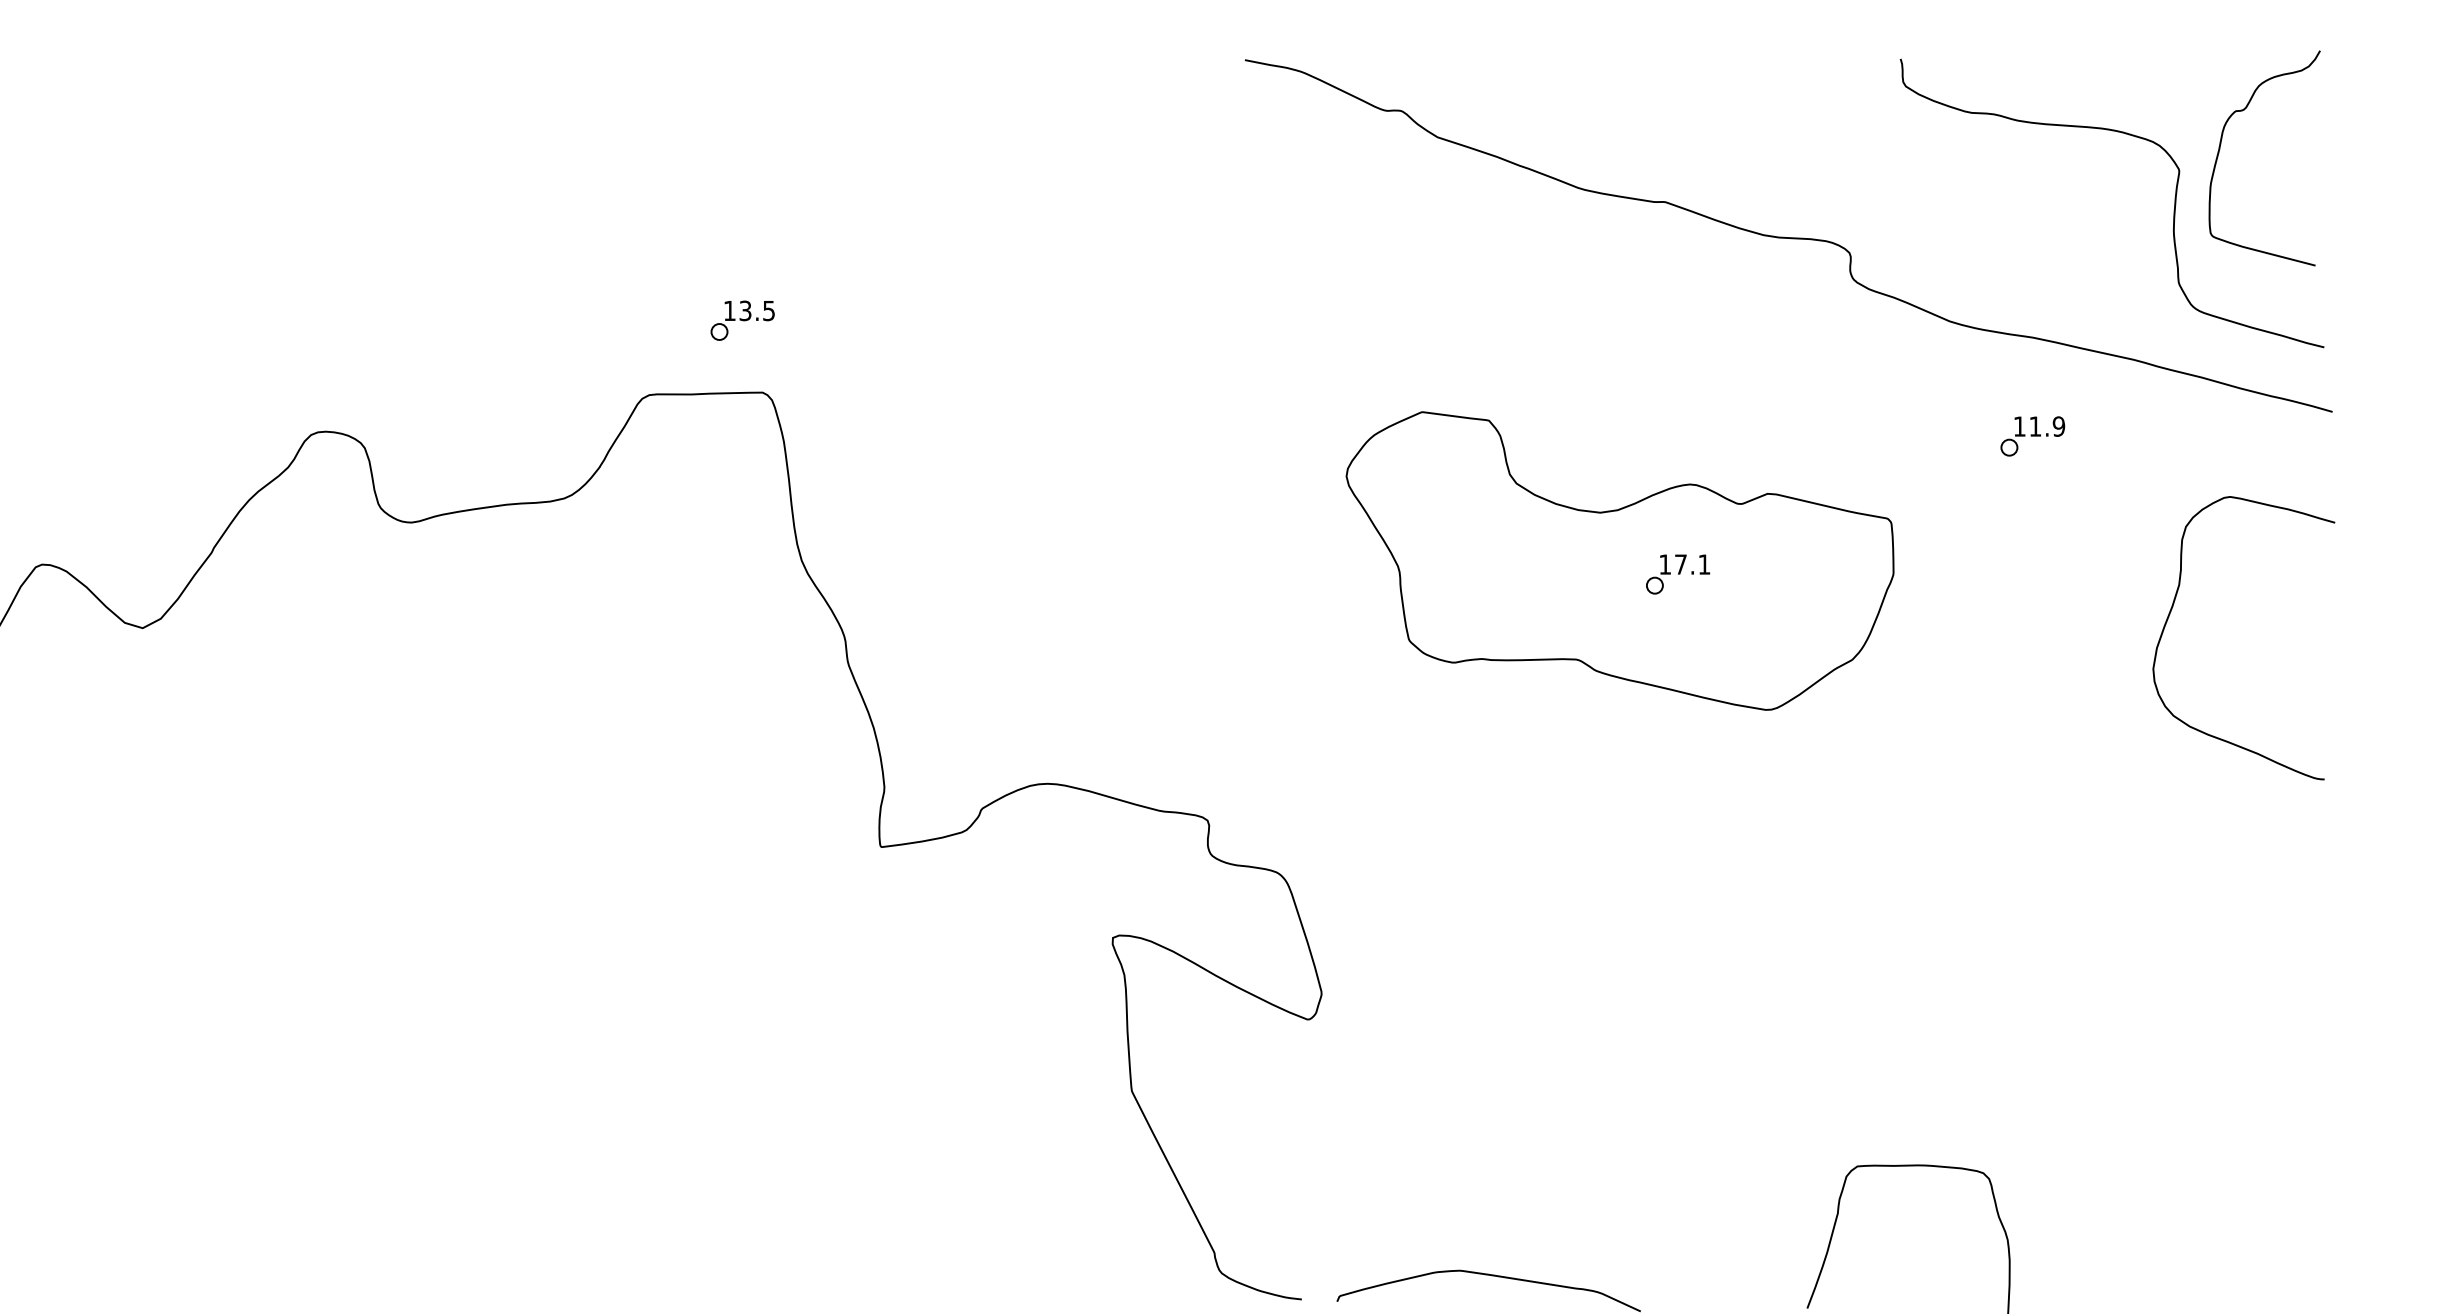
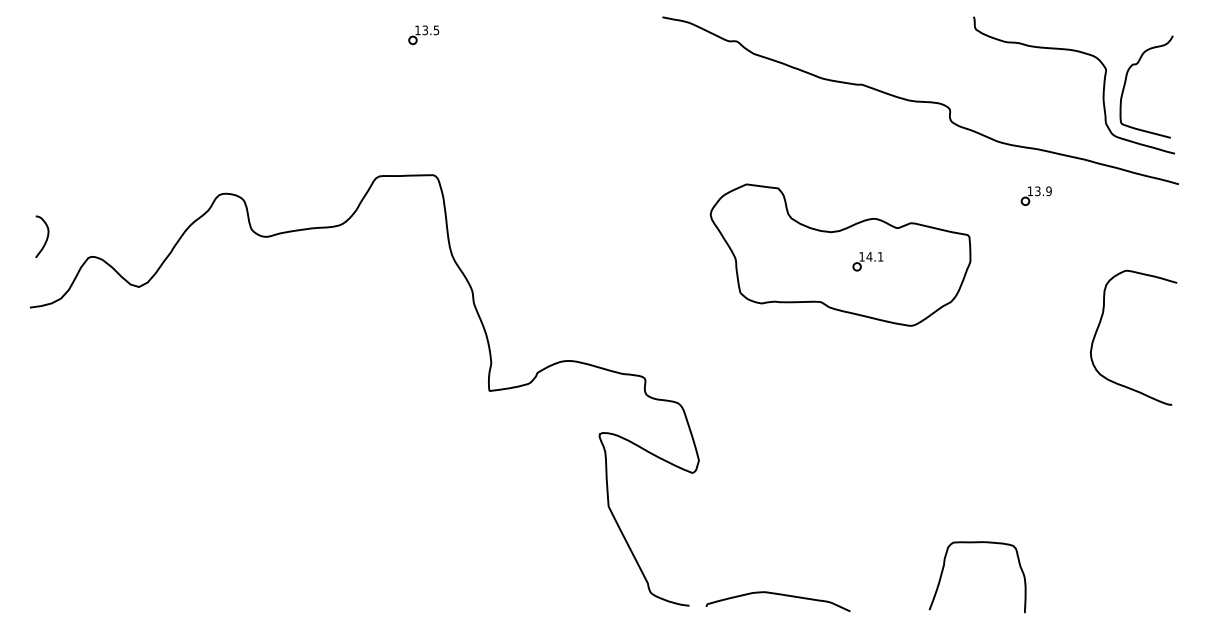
curve: (2222, 148) -> (1126, 82), moved
part: (741, 321) -> (423, 35), moved
text: (2034, 426) -> (1037, 191), 11.9 -> 13.9
text: (1680, 563) -> (869, 256), 17.1 -> 14.1
curve: (2173, 610) -> (1100, 324), moved

